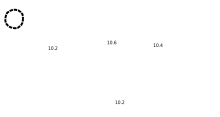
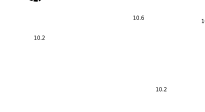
text: (111, 42) -> (138, 17), moved
text: (52, 47) -> (38, 36), moved

